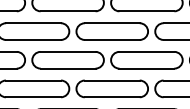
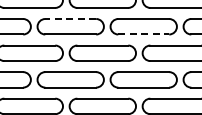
line: (33, 23) -> (70, 19), solid -> dashed
line: (113, 39) -> (144, 34), solid -> dashed

